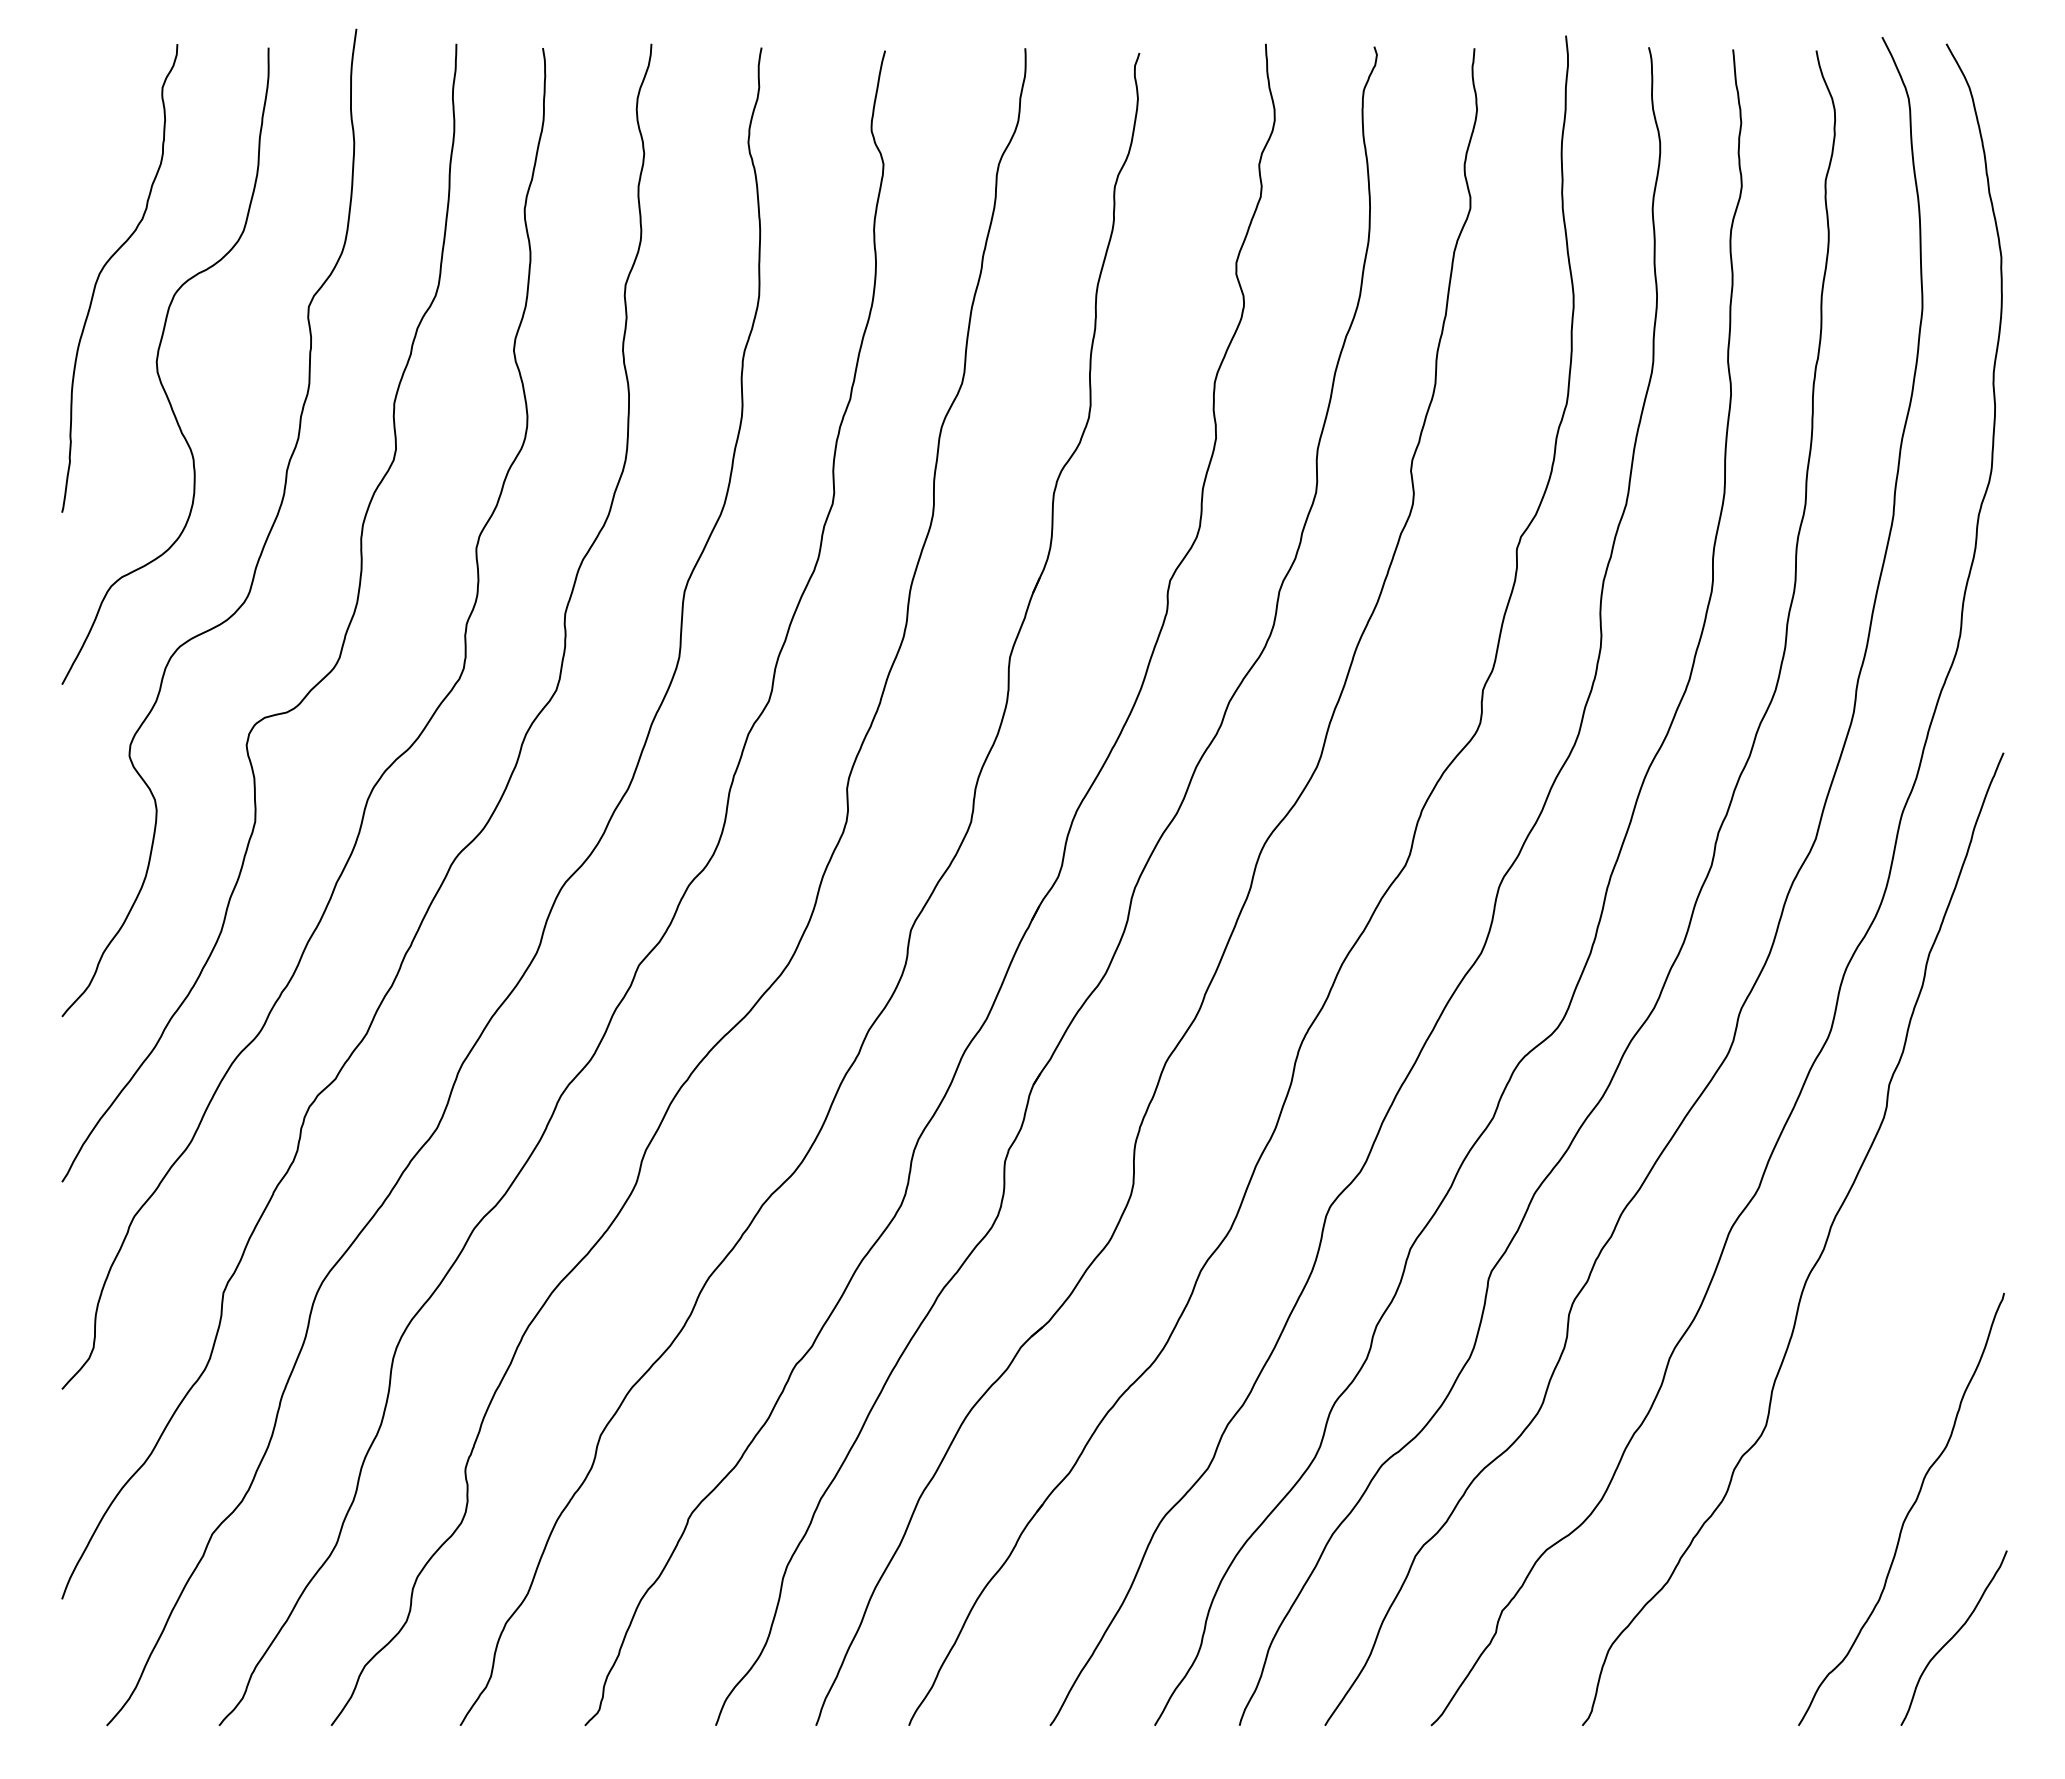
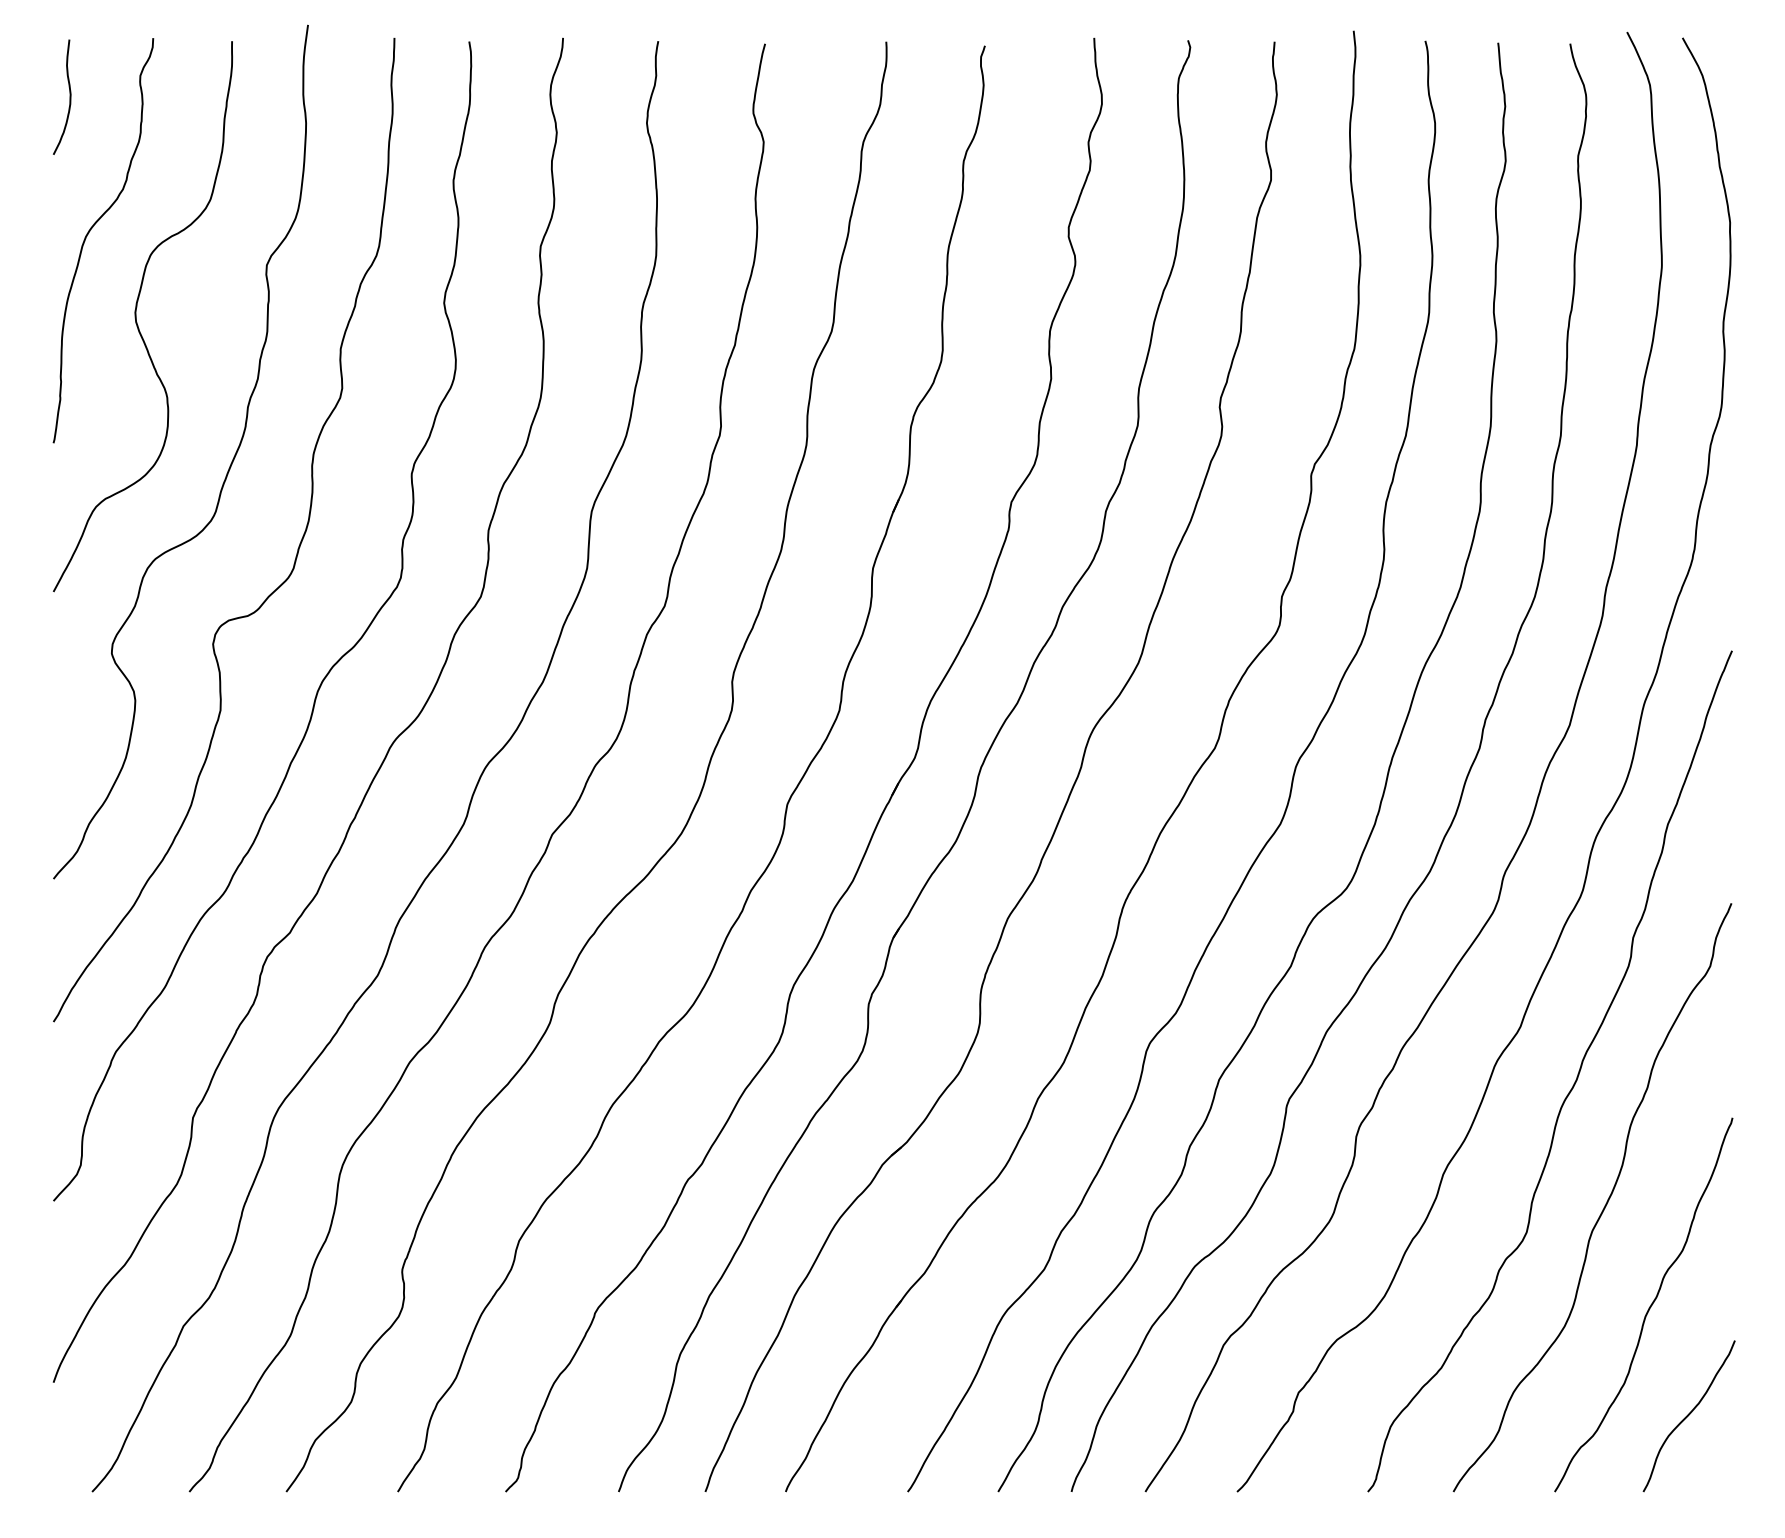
curve: (80, 111) -> (69, 96), added
curve: (1857, 1392) -> (1605, 1203), added

